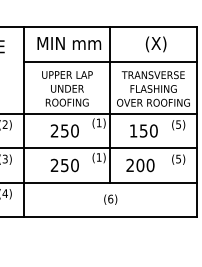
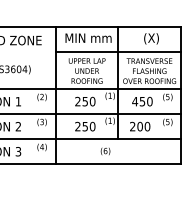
text: (134, 130) -> (135, 101), 150 -> 450
text: (110, 199) -> (105, 151), moved

